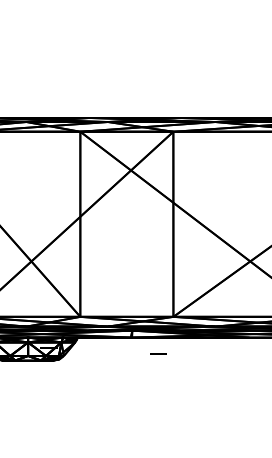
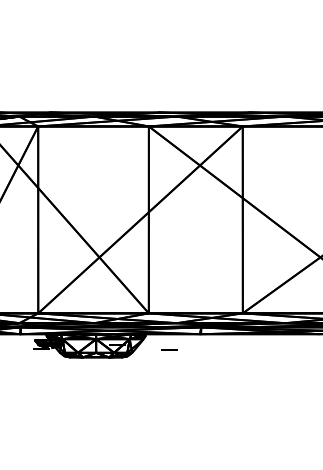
line: (158, 352) -> (169, 349), moved

